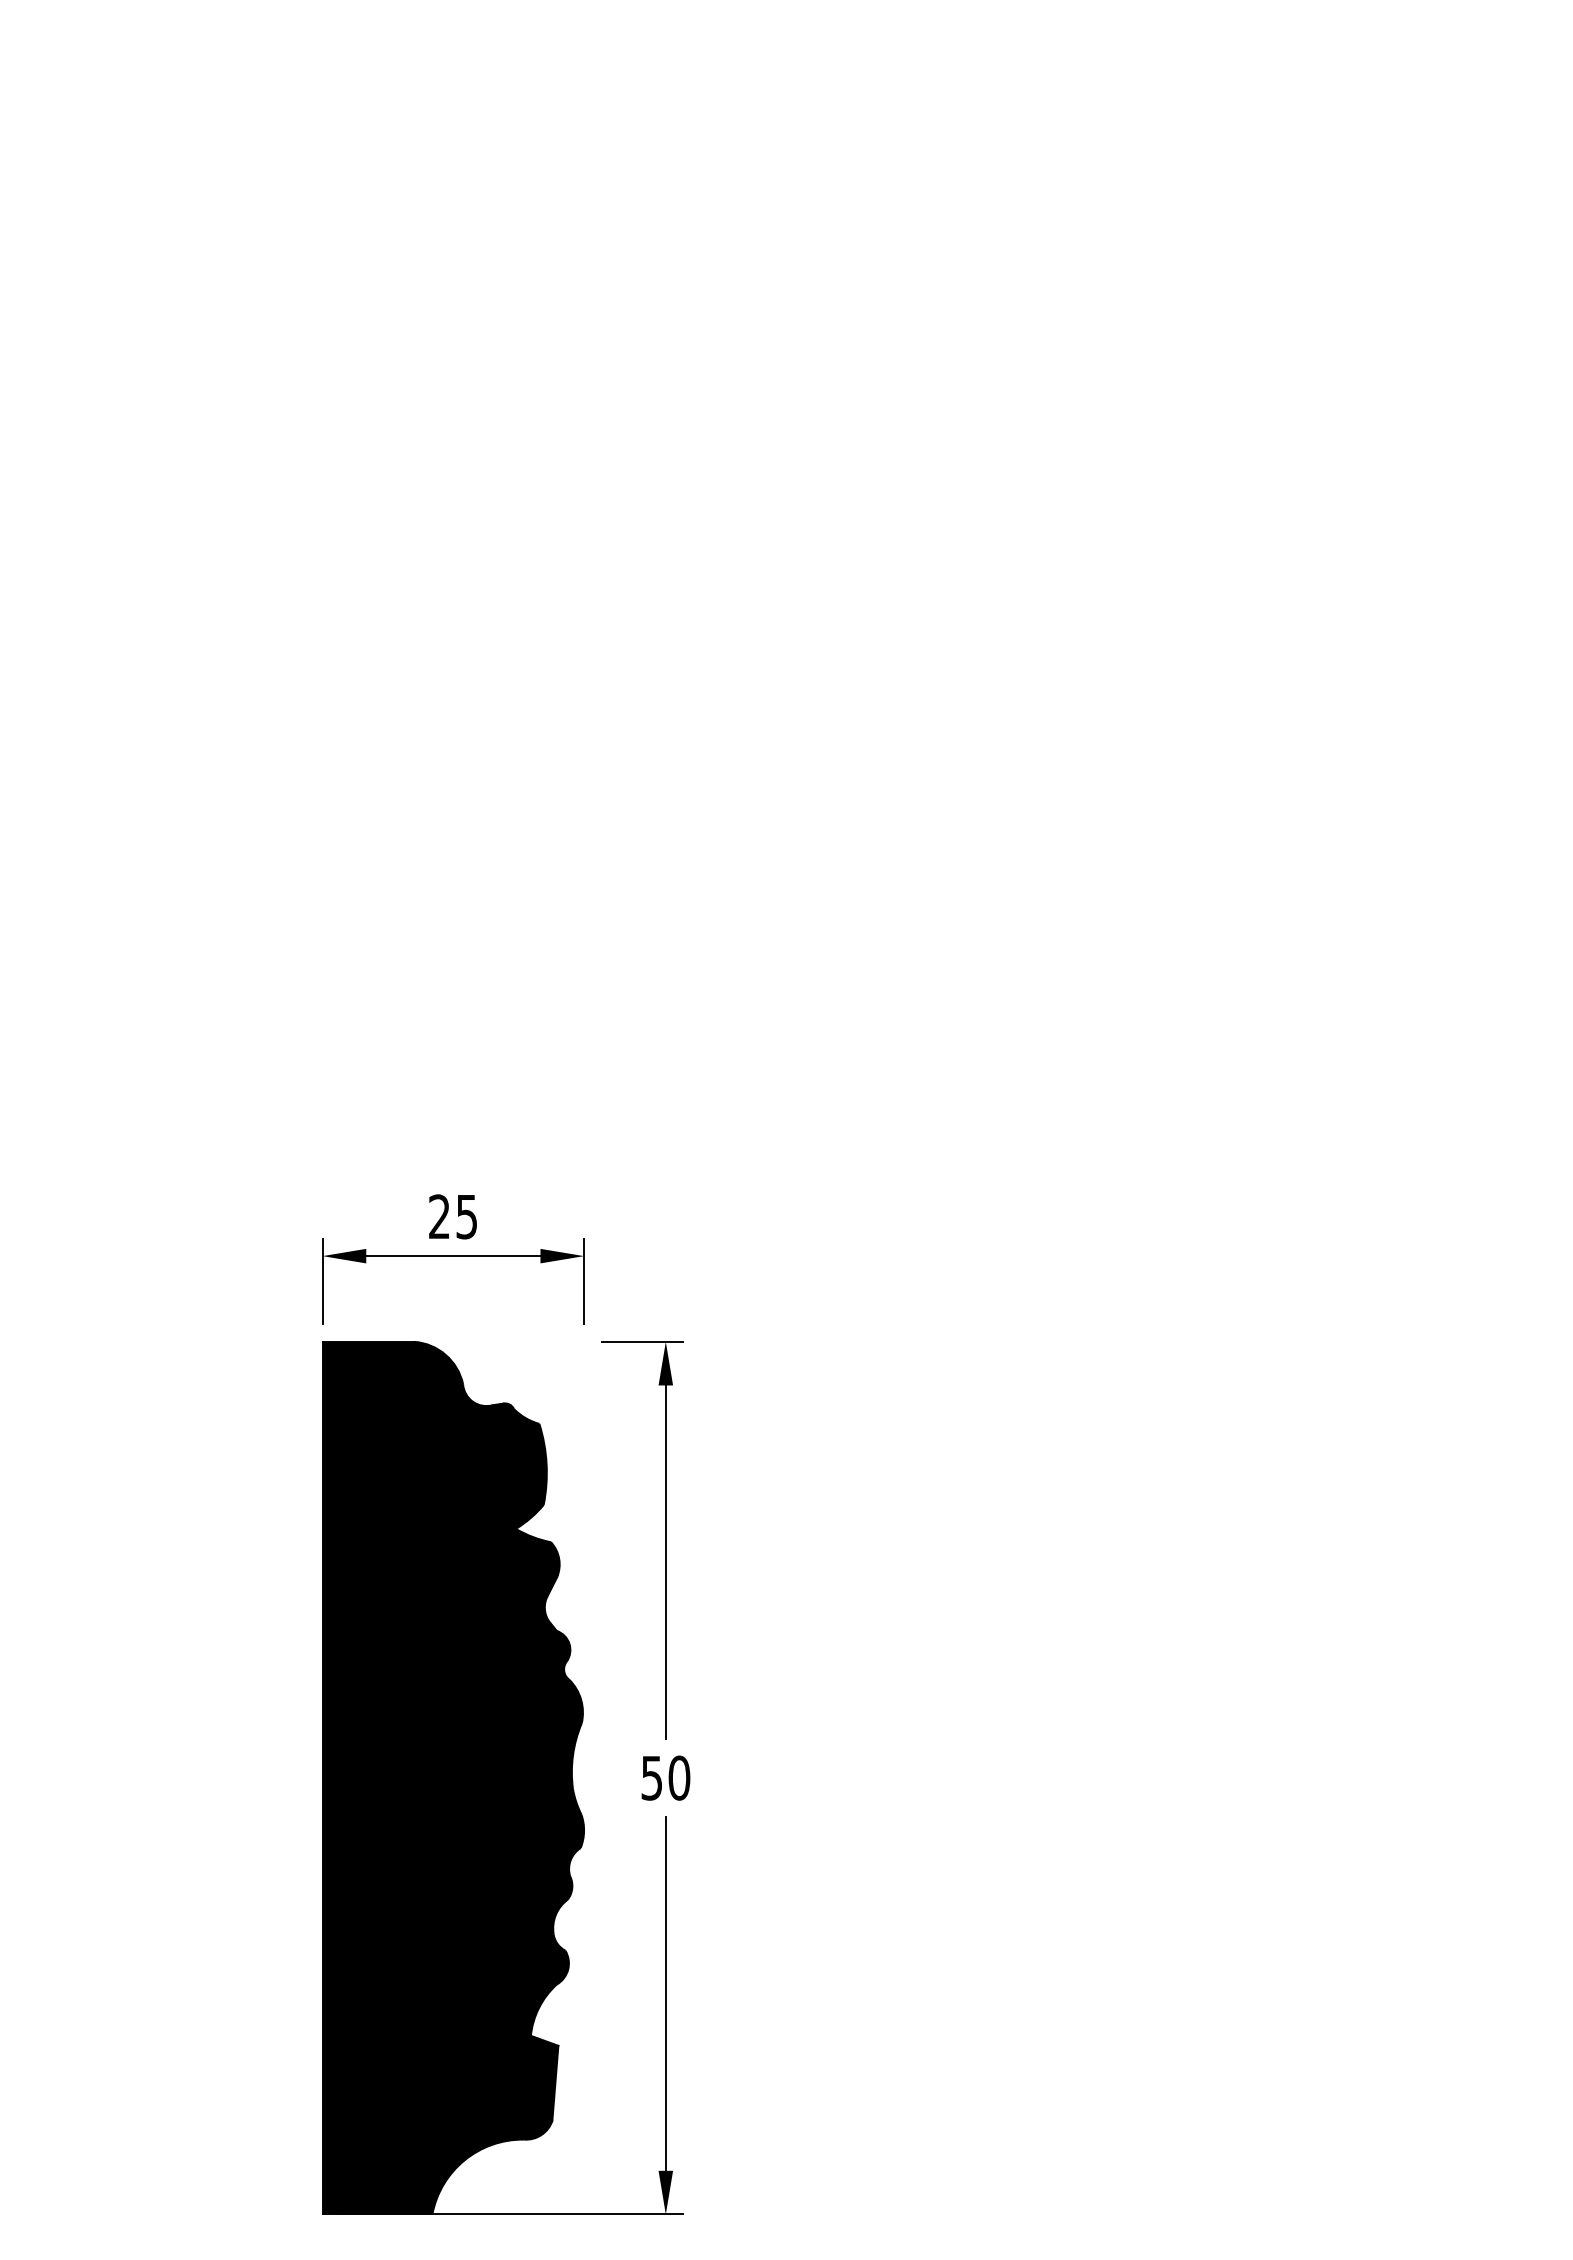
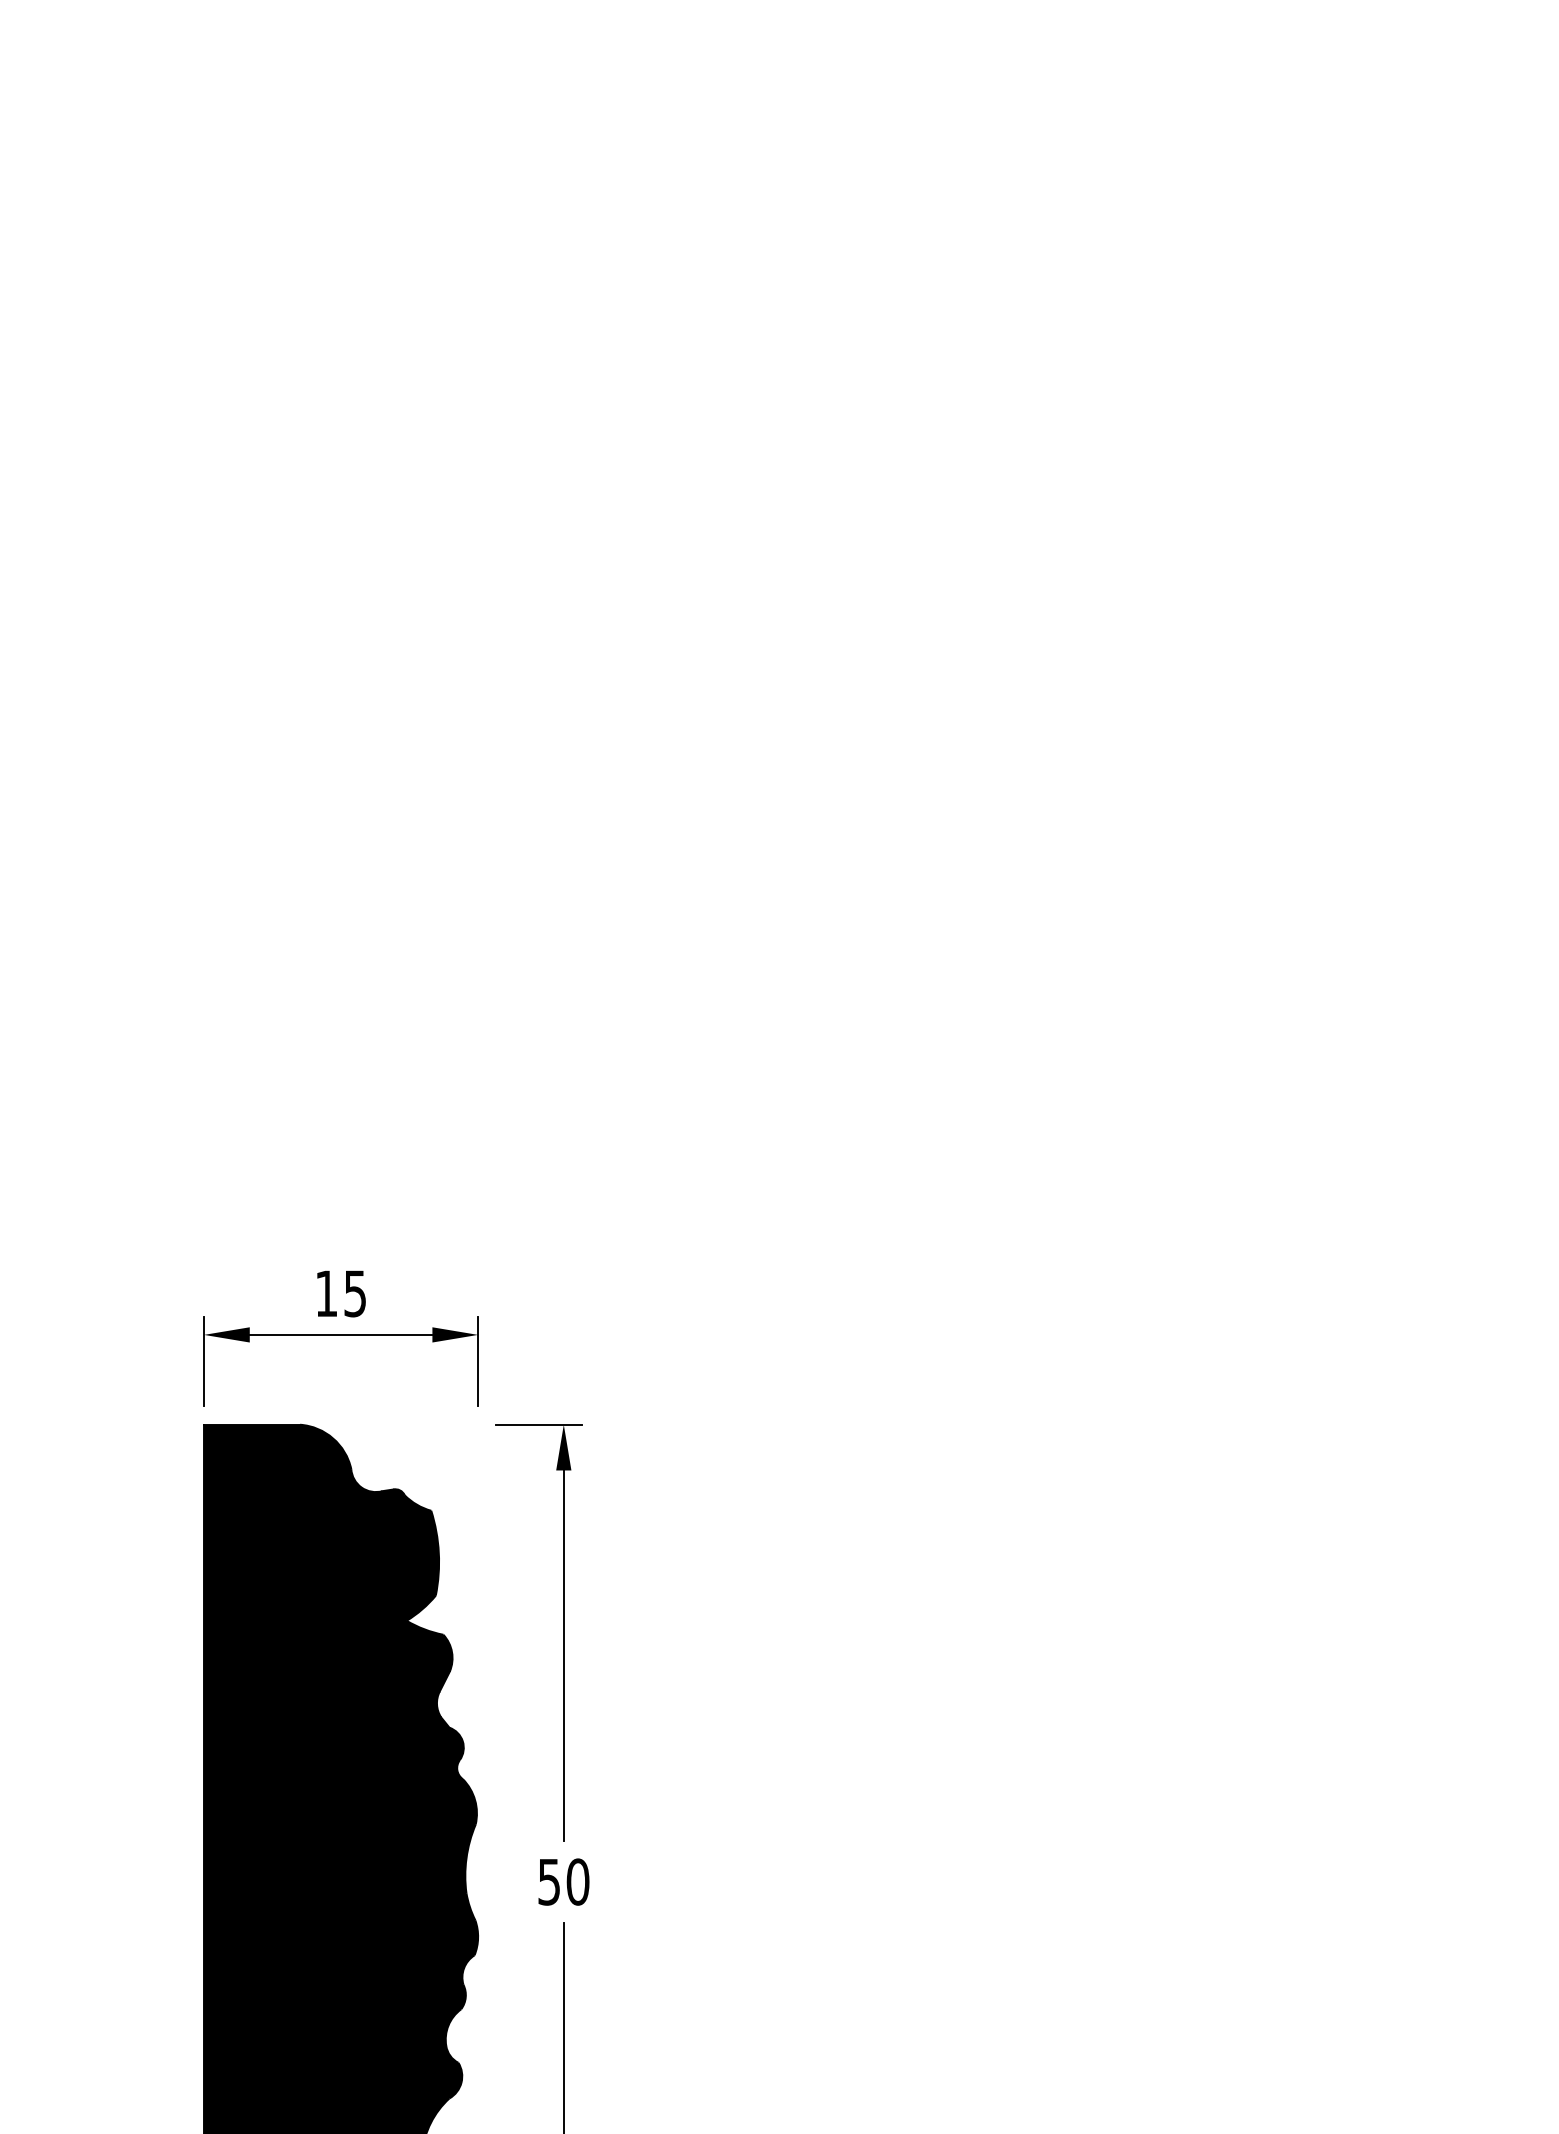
text: (439, 1216) -> (326, 1293), 25 -> 15

